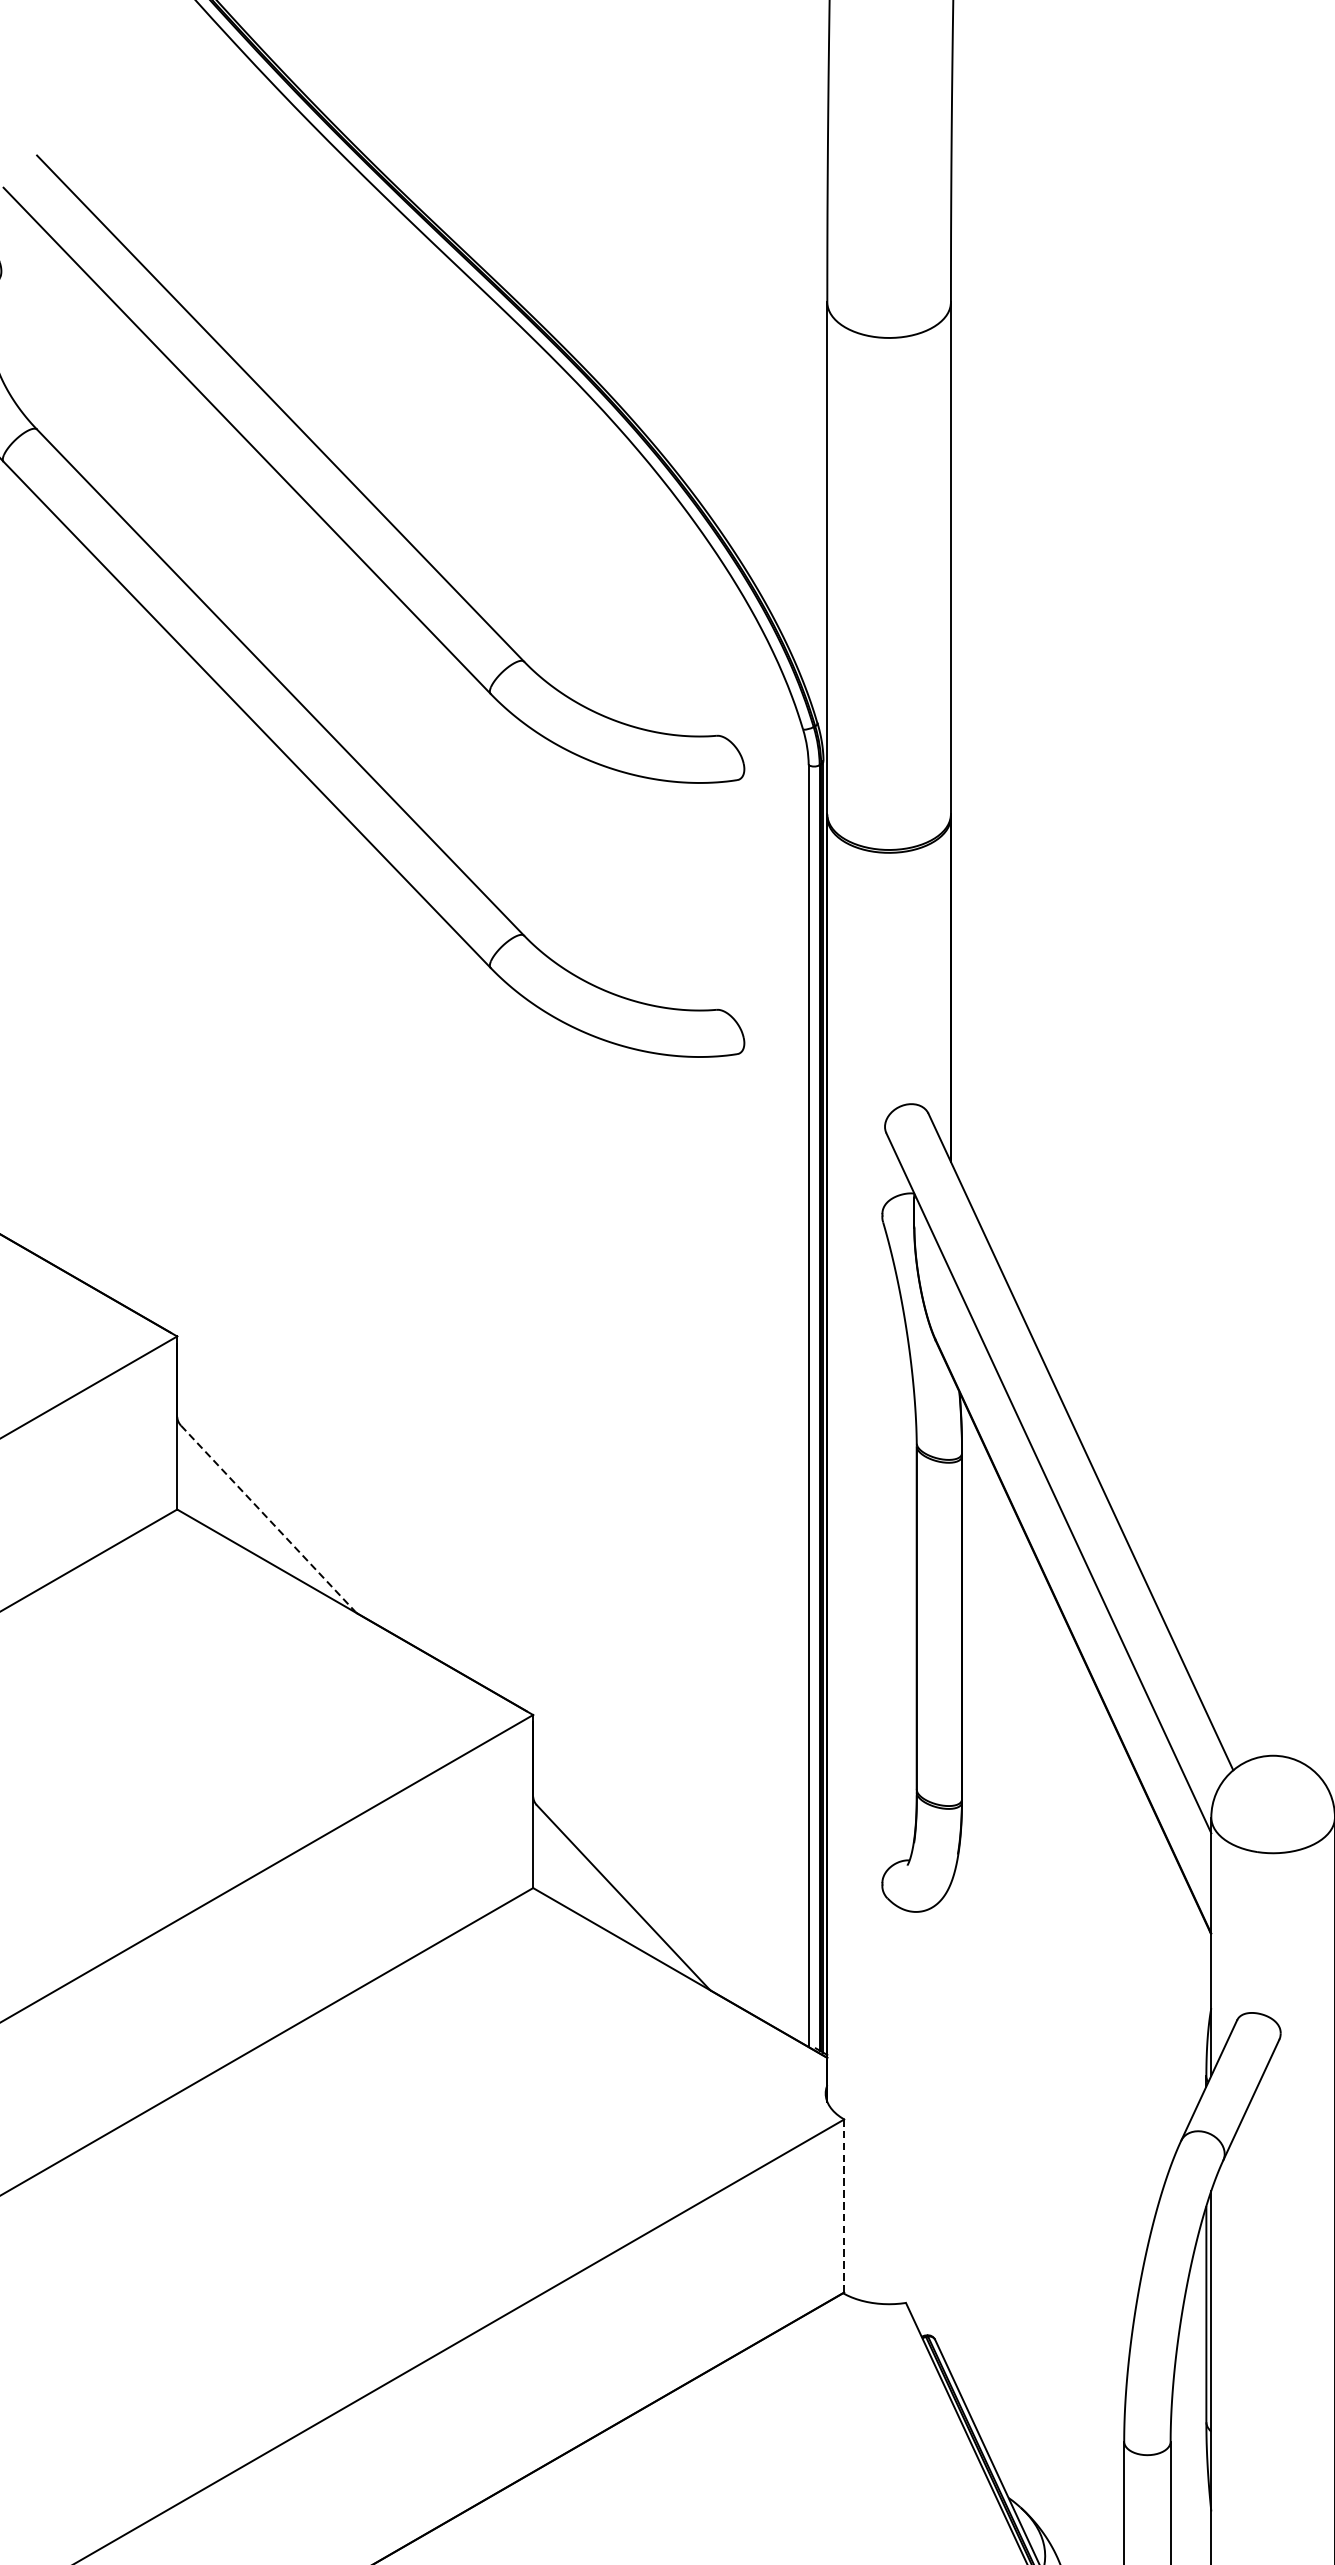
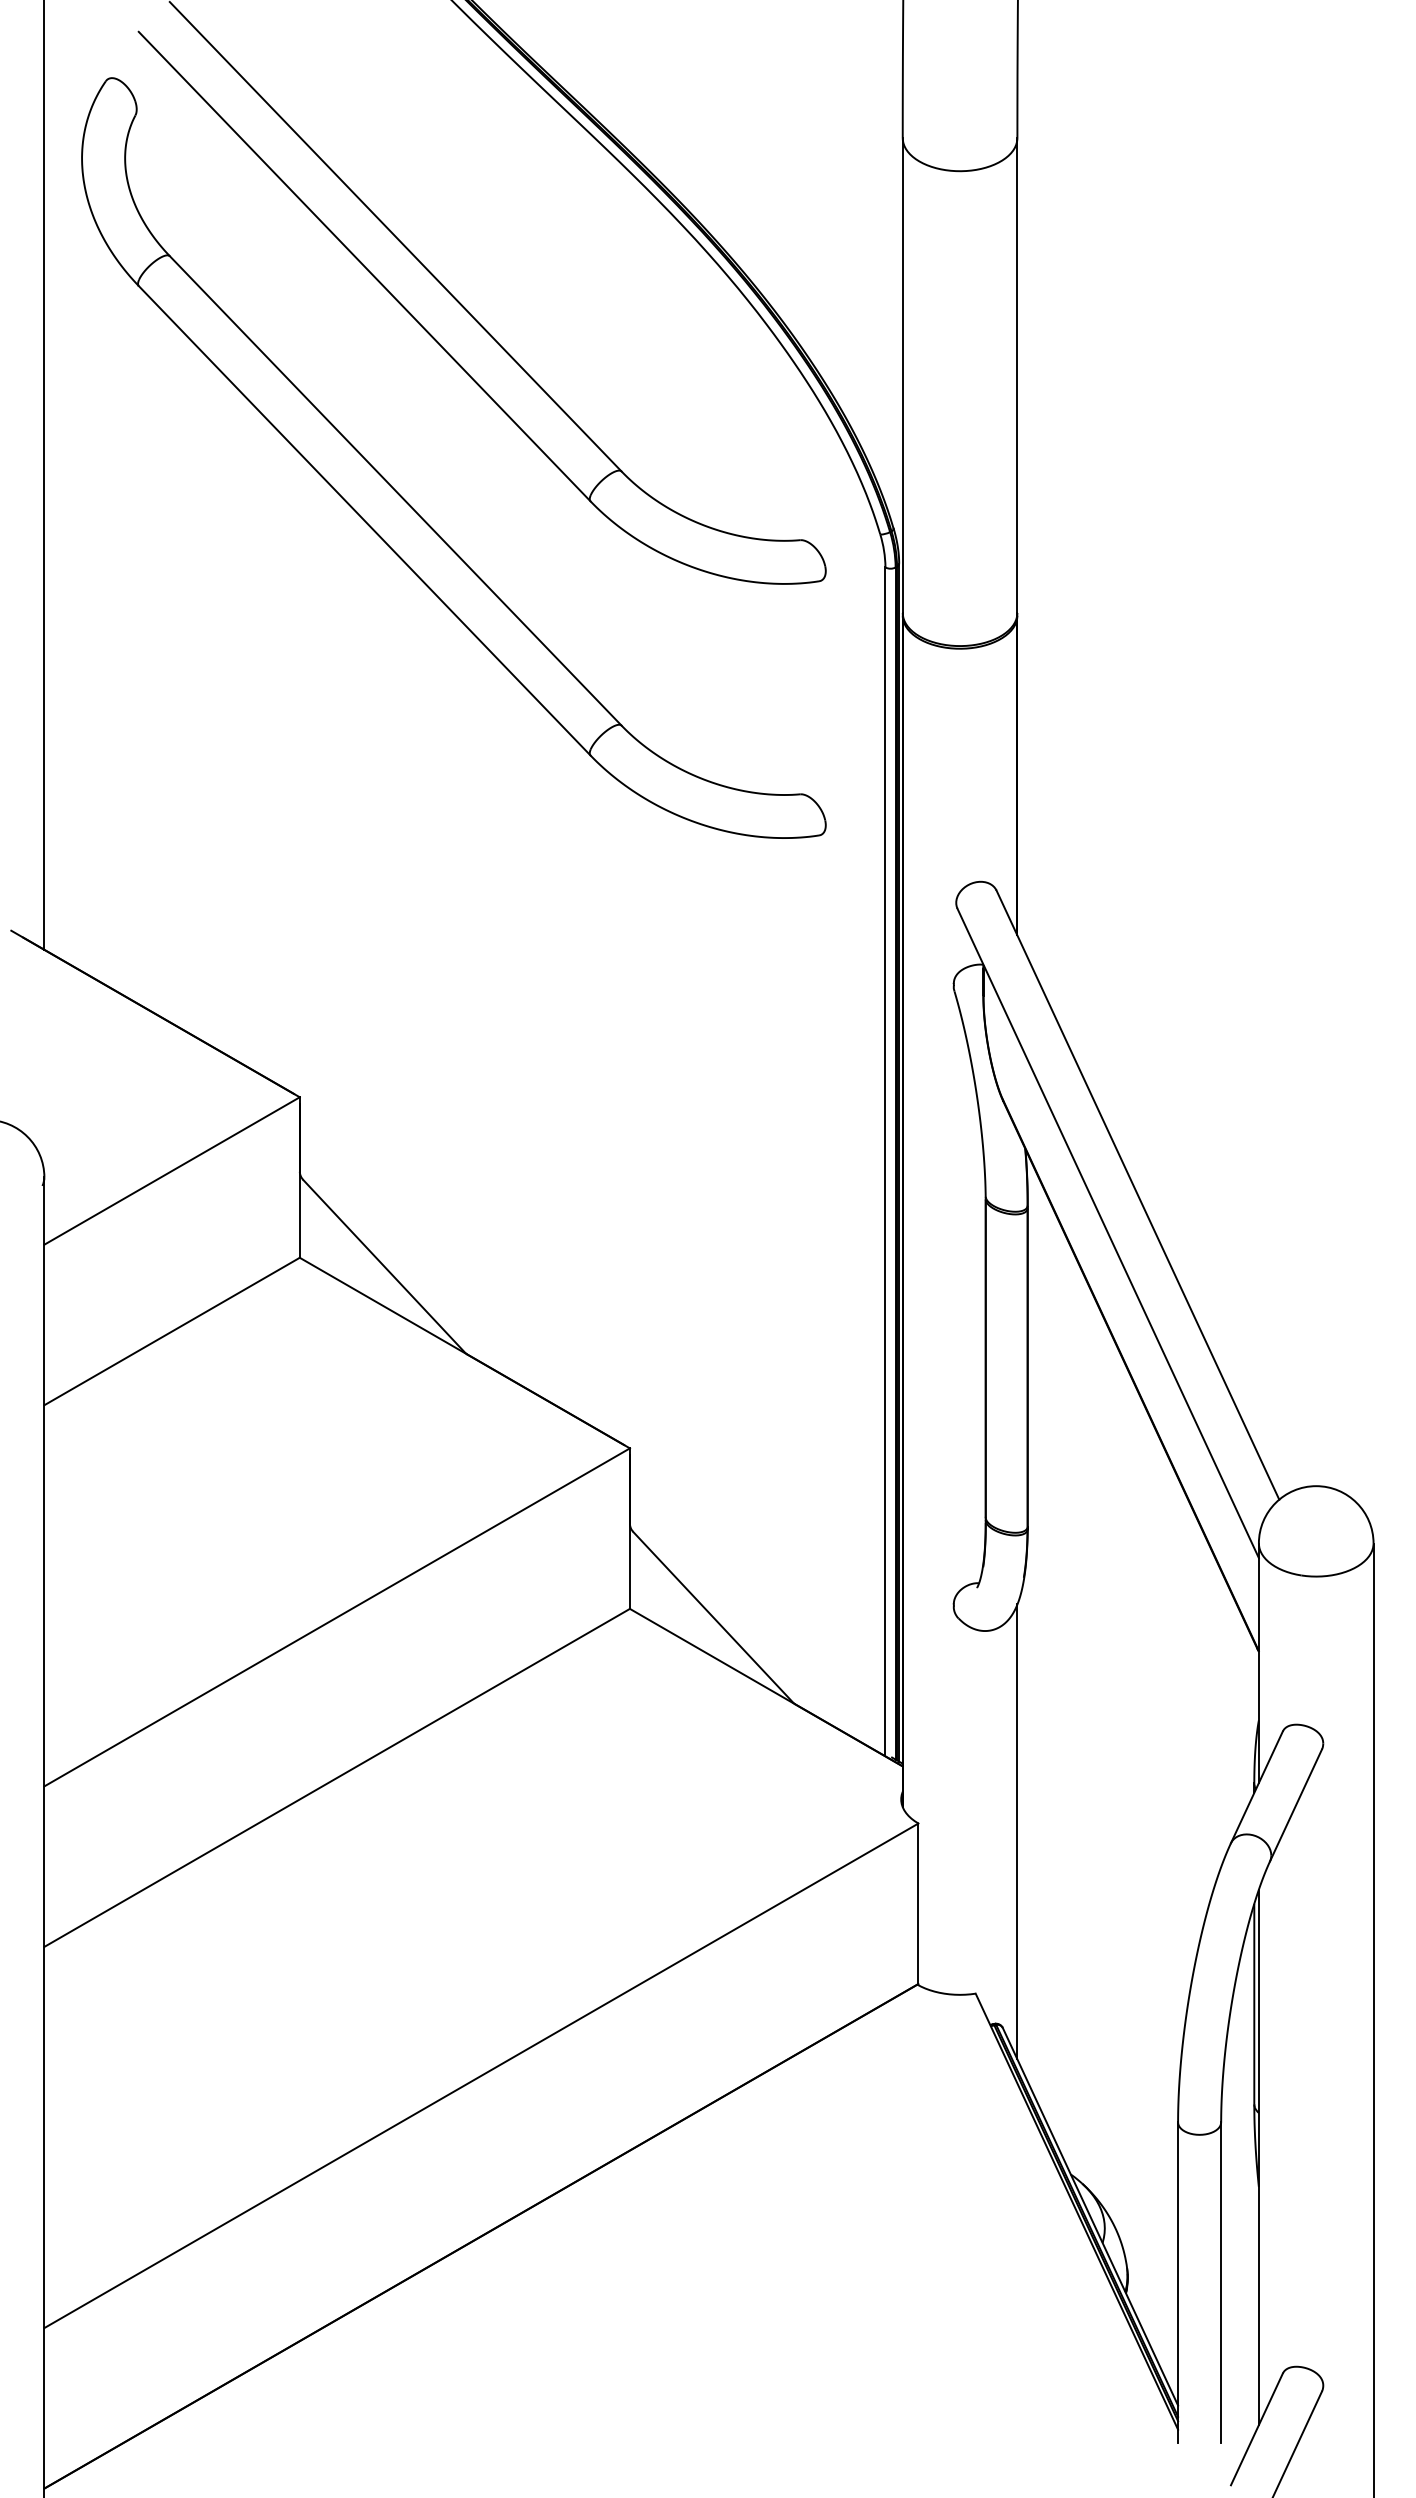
line: (268, 1518) -> (384, 1266), dashed -> solid
line: (951, 2128) -> (1017, 1831), added
line: (844, 2205) -> (918, 1903), dashed -> solid

